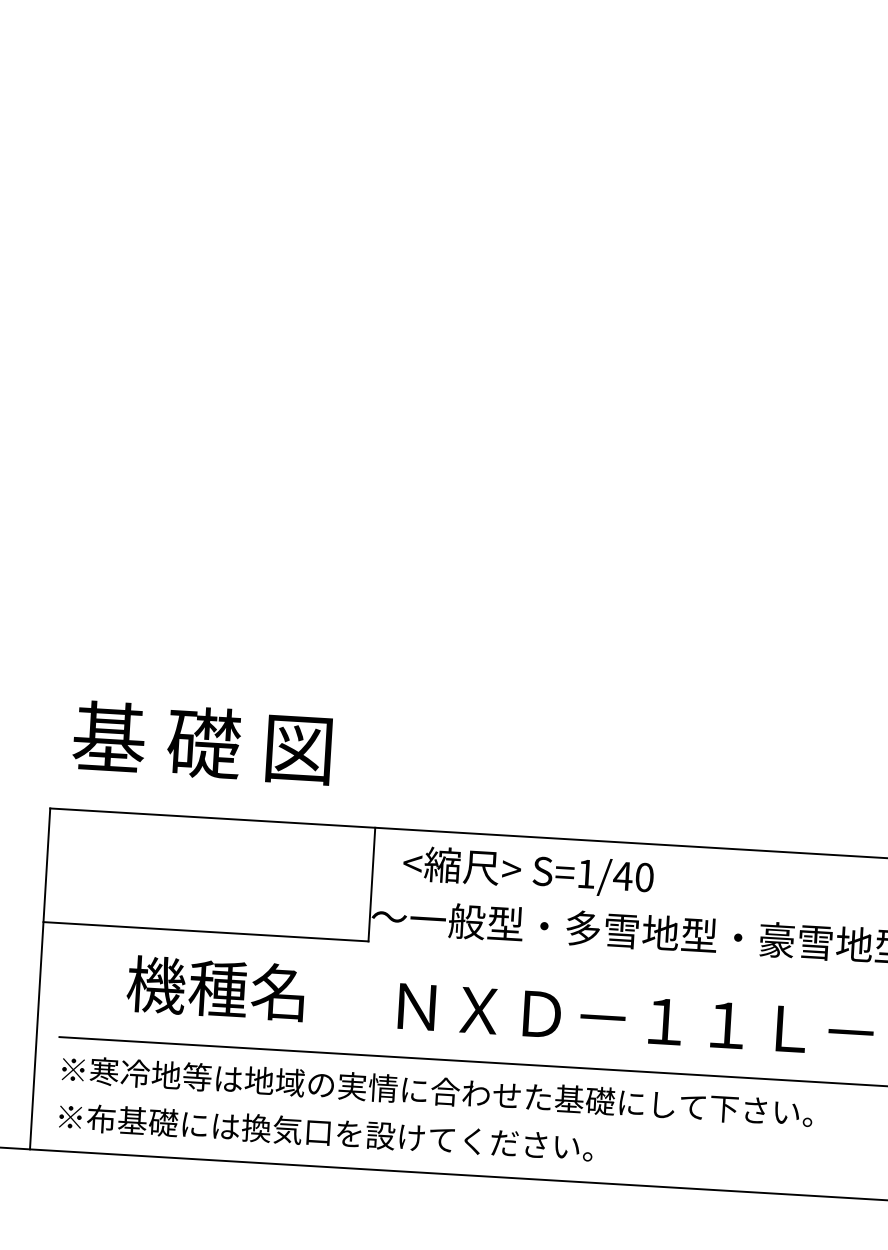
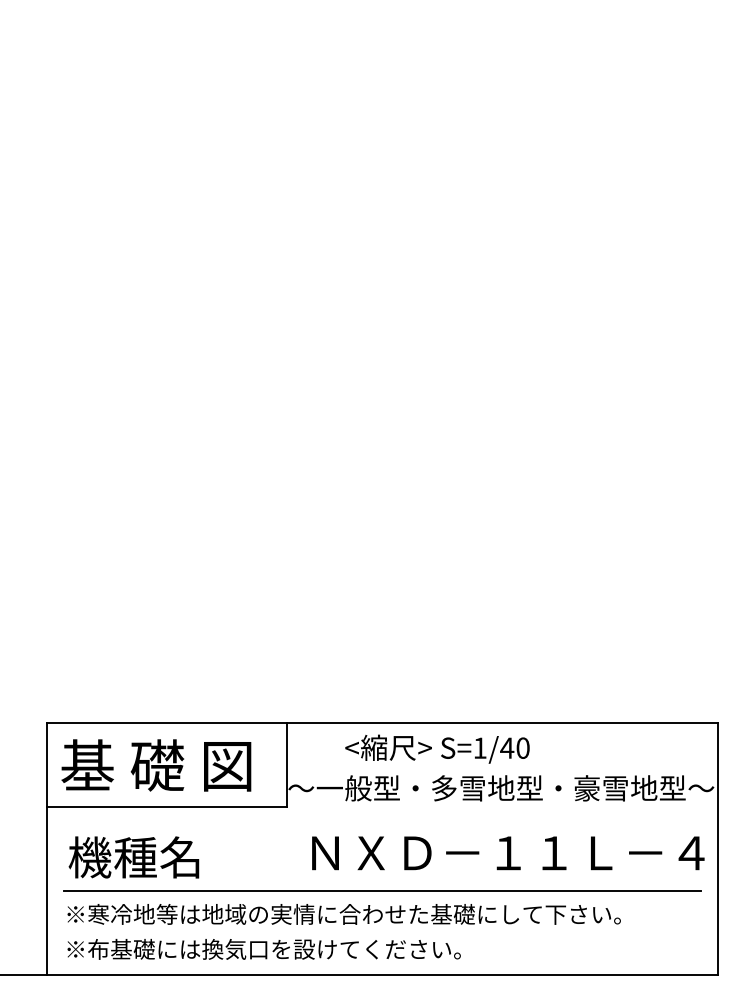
text: (202, 742) -> (156, 765), moved
text: (528, 871) -> (437, 748), moved
text: (215, 988) -> (133, 857), moved

